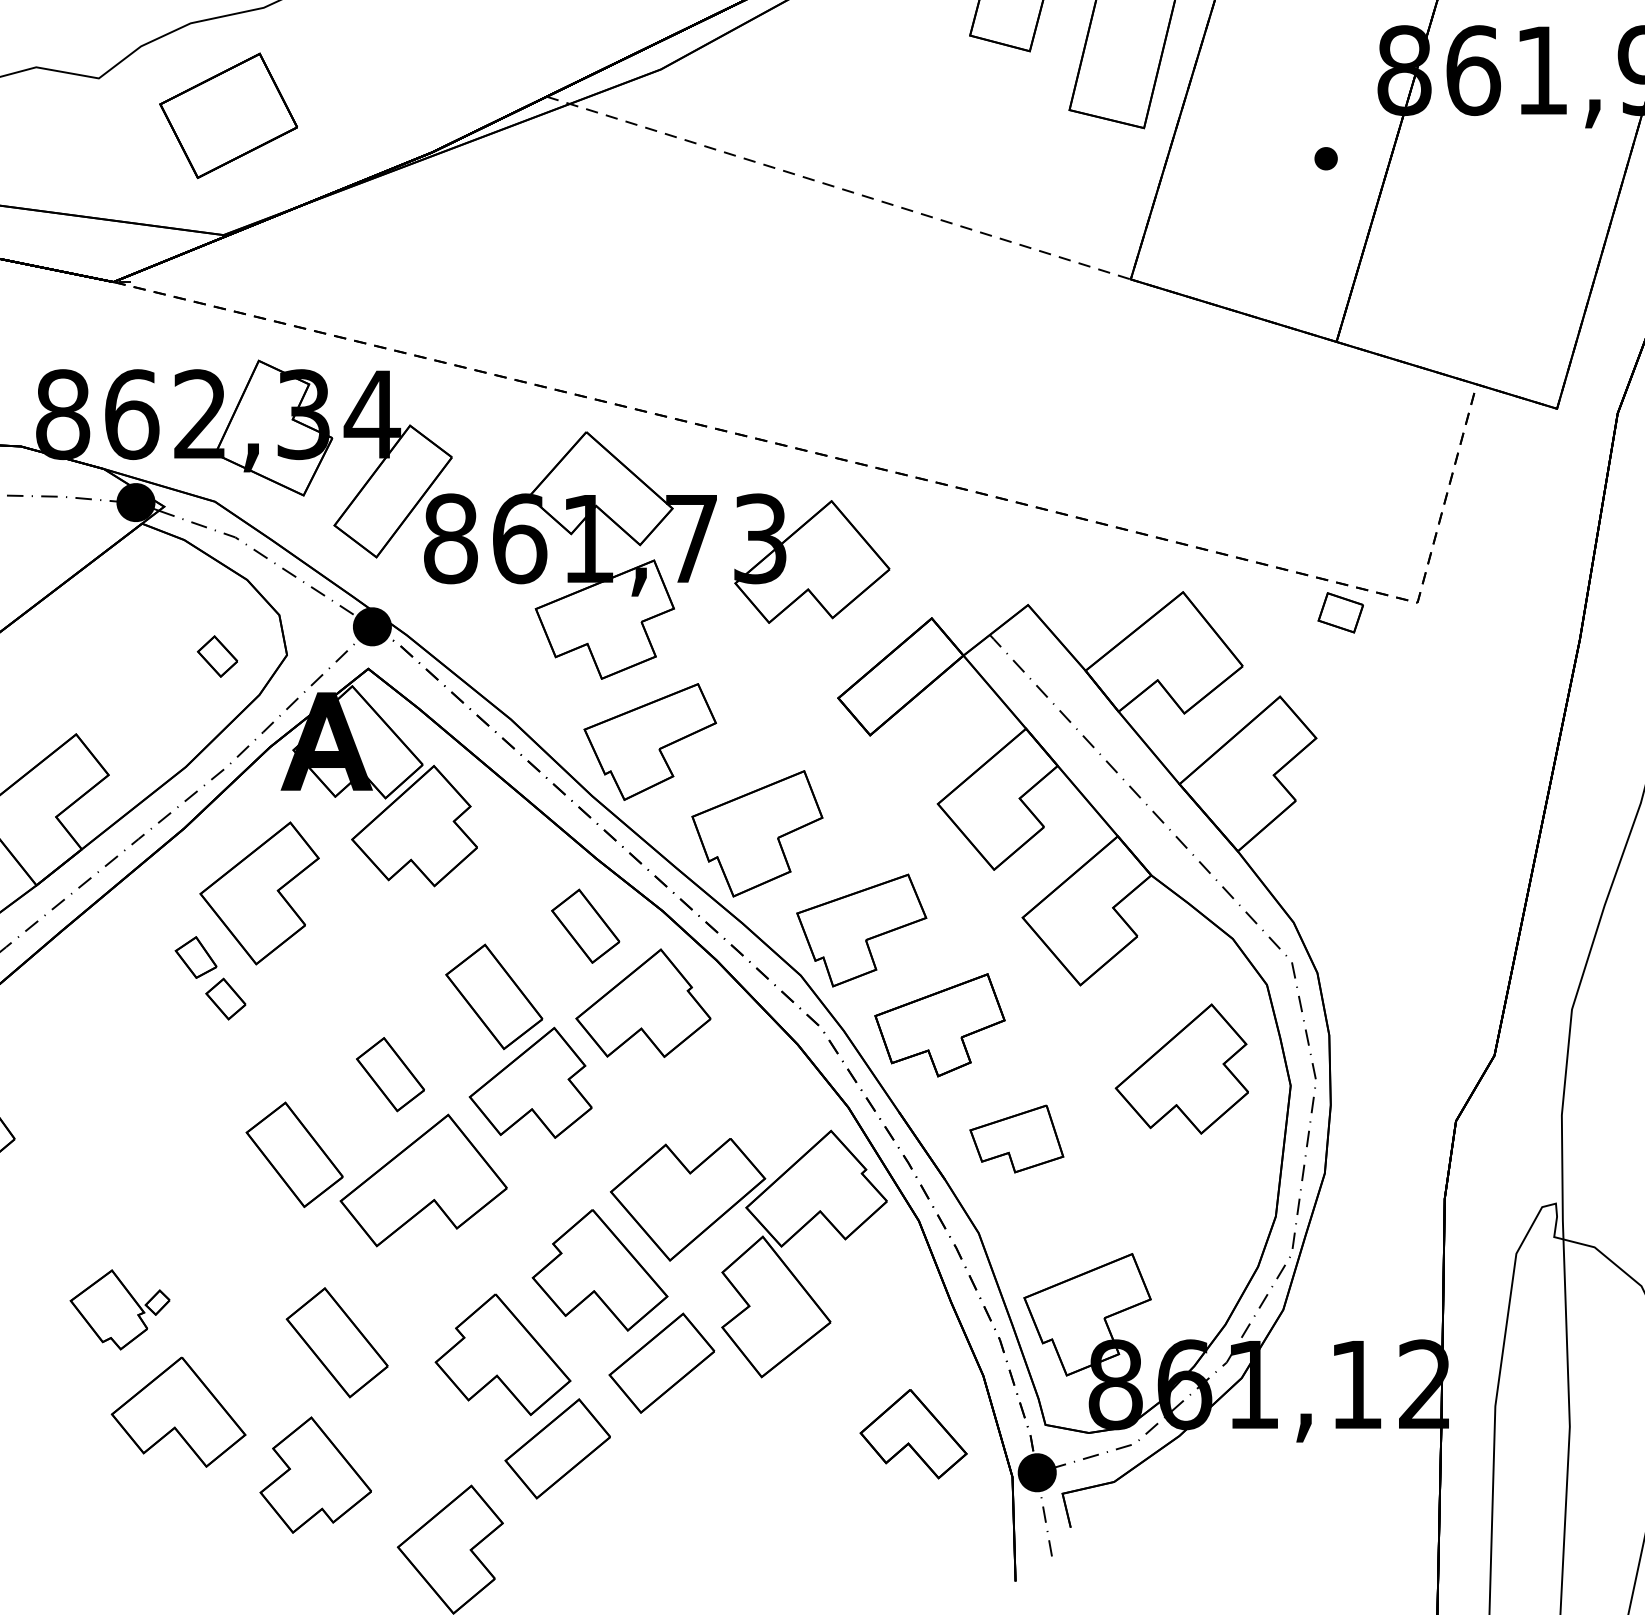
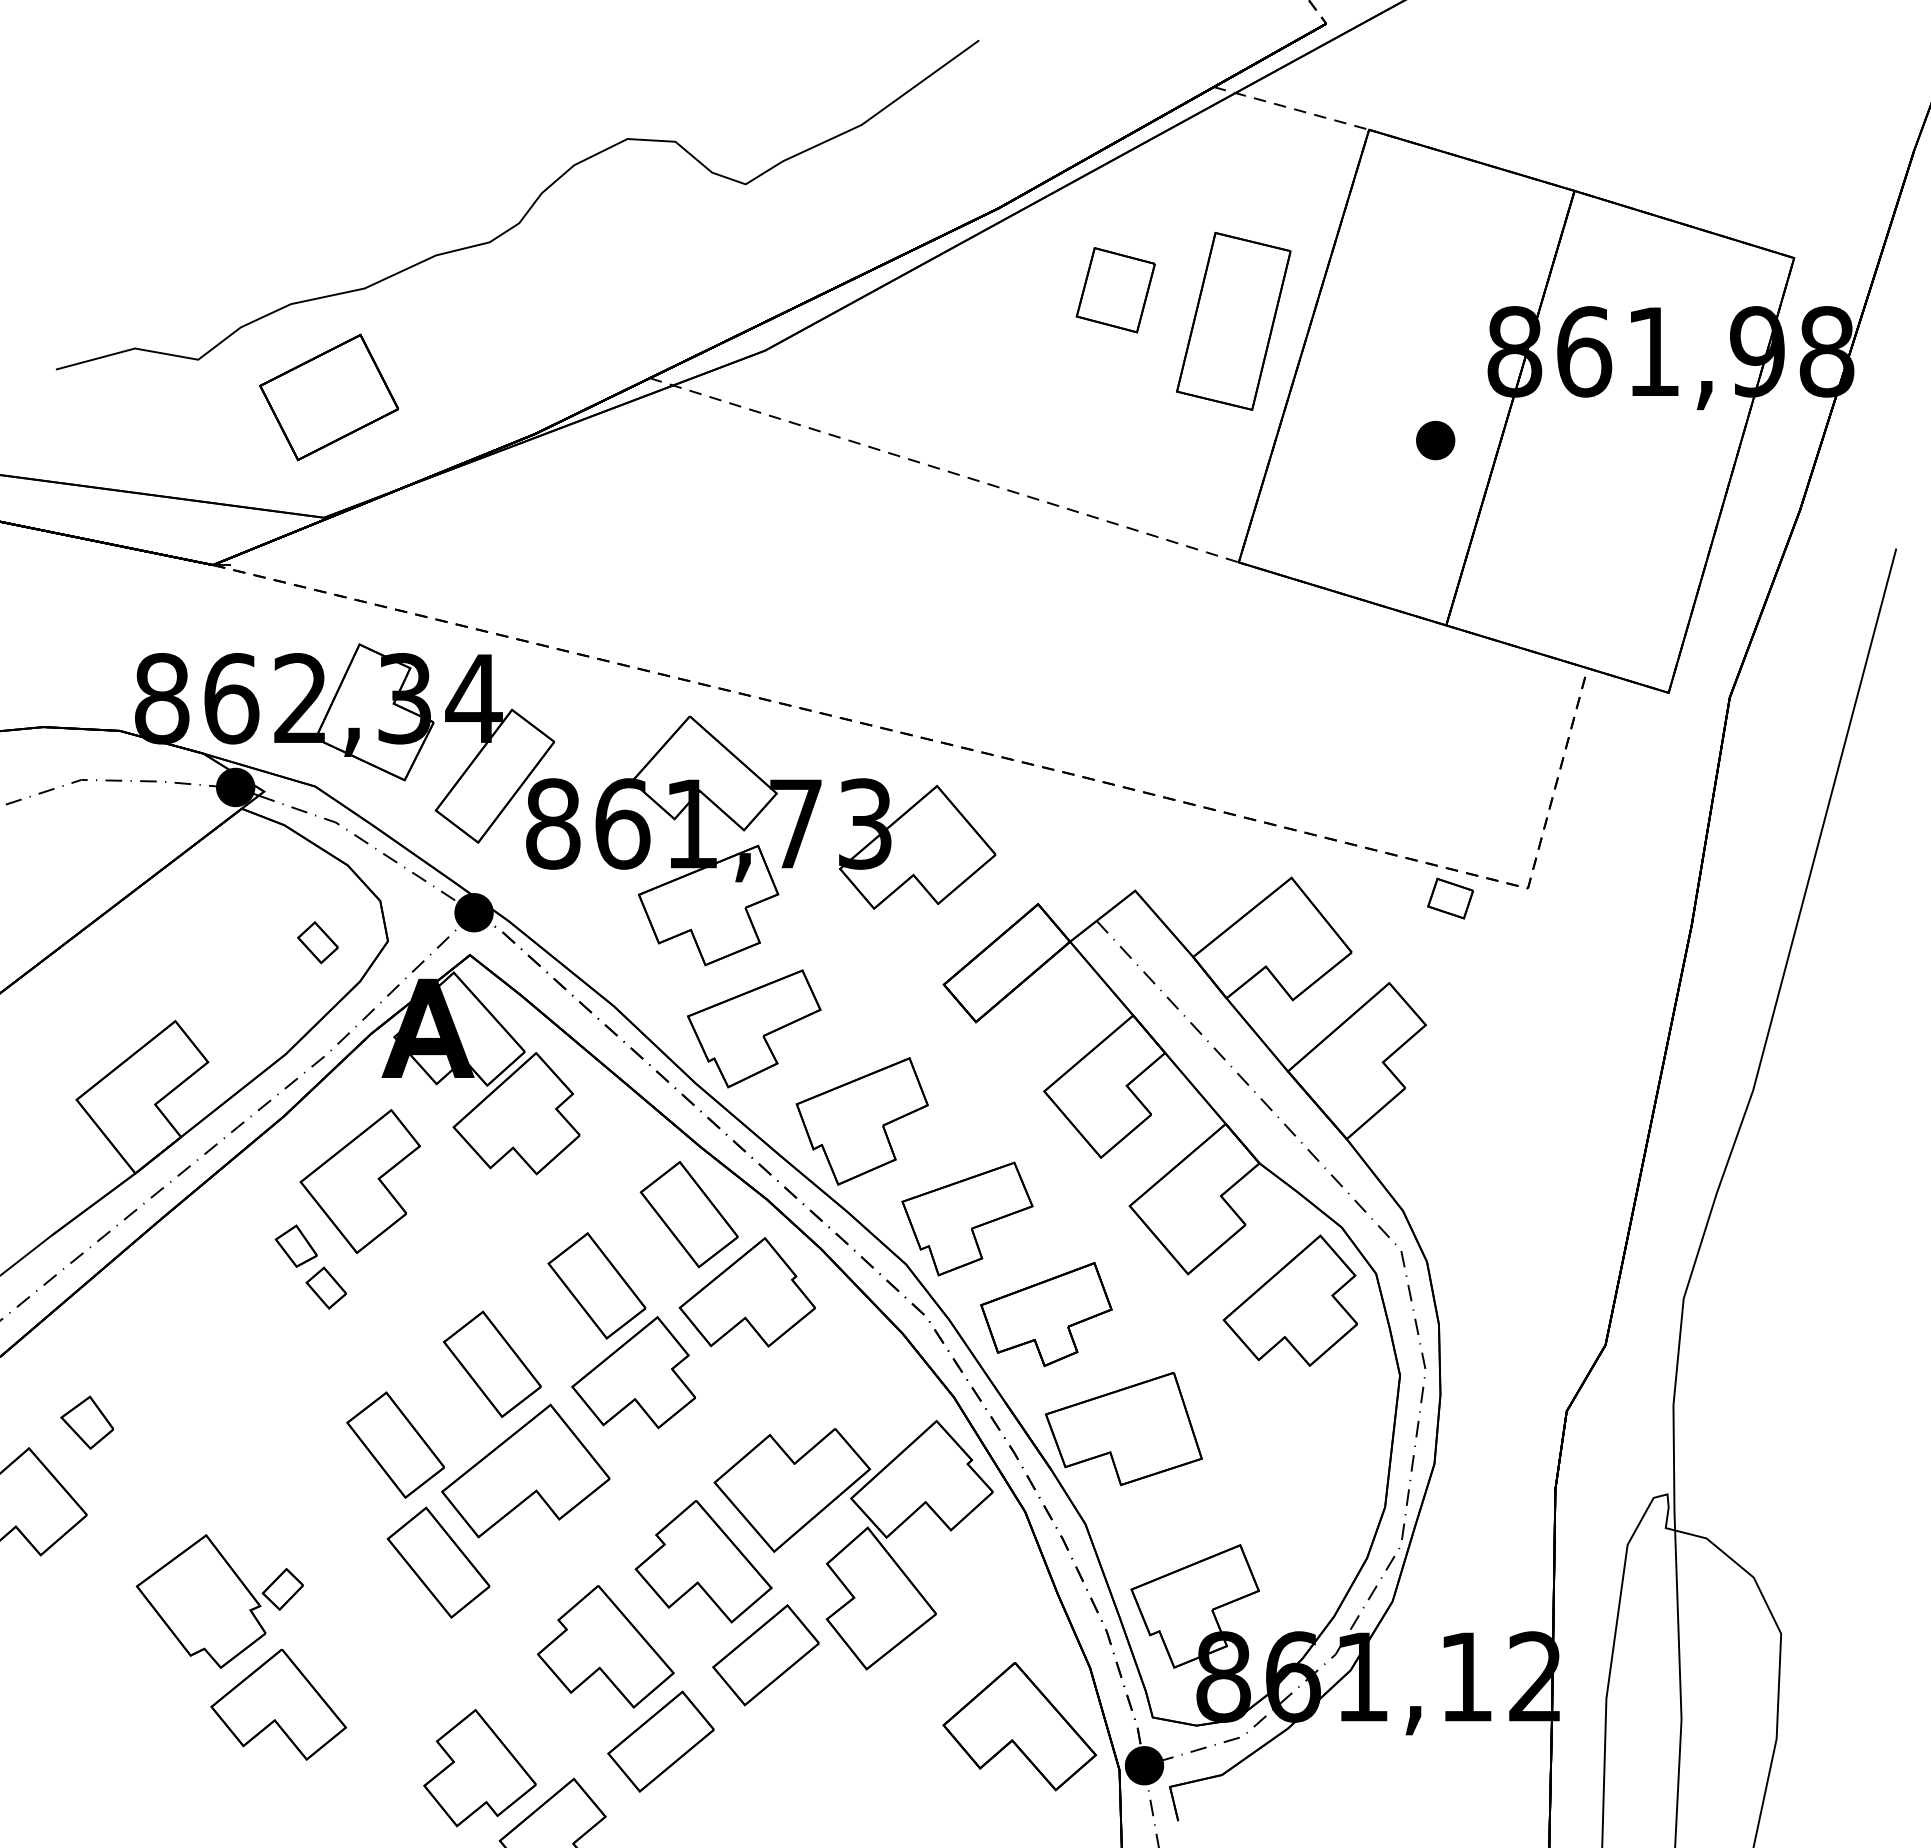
part: (1325, 158) -> (1435, 440), size x1.67
part: (585, 926) -> (688, 1214), size x1.43
part: (1181, 1068) -> (1289, 1300), moved
part: (390, 1073) -> (492, 1363), size x1.43
part: (1016, 1139) -> (1123, 1429), size x1.67
part: (119, 1309) -> (219, 1601), size x1.67
part: (337, 1342) -> (438, 1562), moved
part: (913, 1433) -> (1019, 1726), size x1.43
part: (315, 1475) -> (479, 1768), moved

